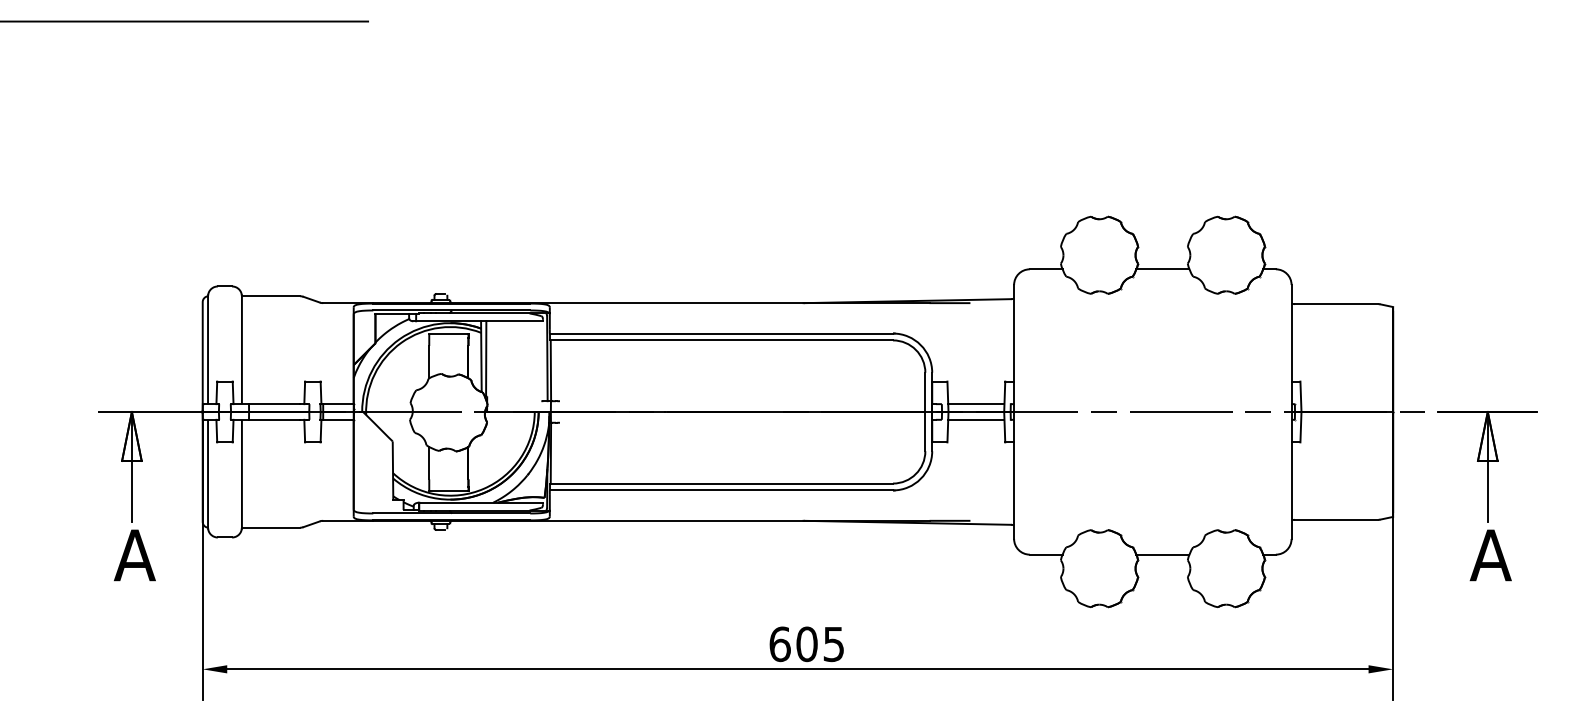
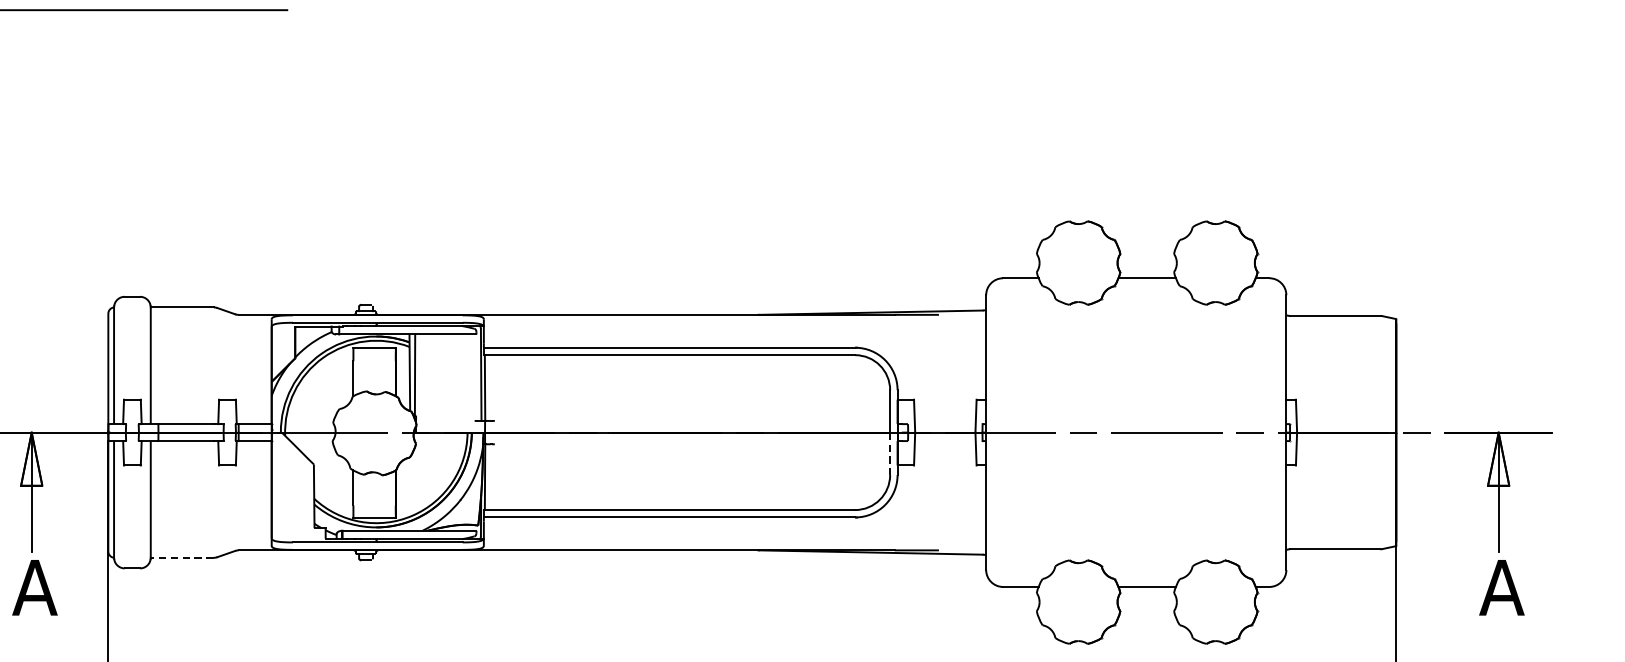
line: (976, 404) -> (945, 424), removed
line: (976, 419) -> (945, 440), removed
line: (925, 431) -> (890, 453), solid -> dashed
line: (270, 527) -> (181, 557), solid -> dashed

